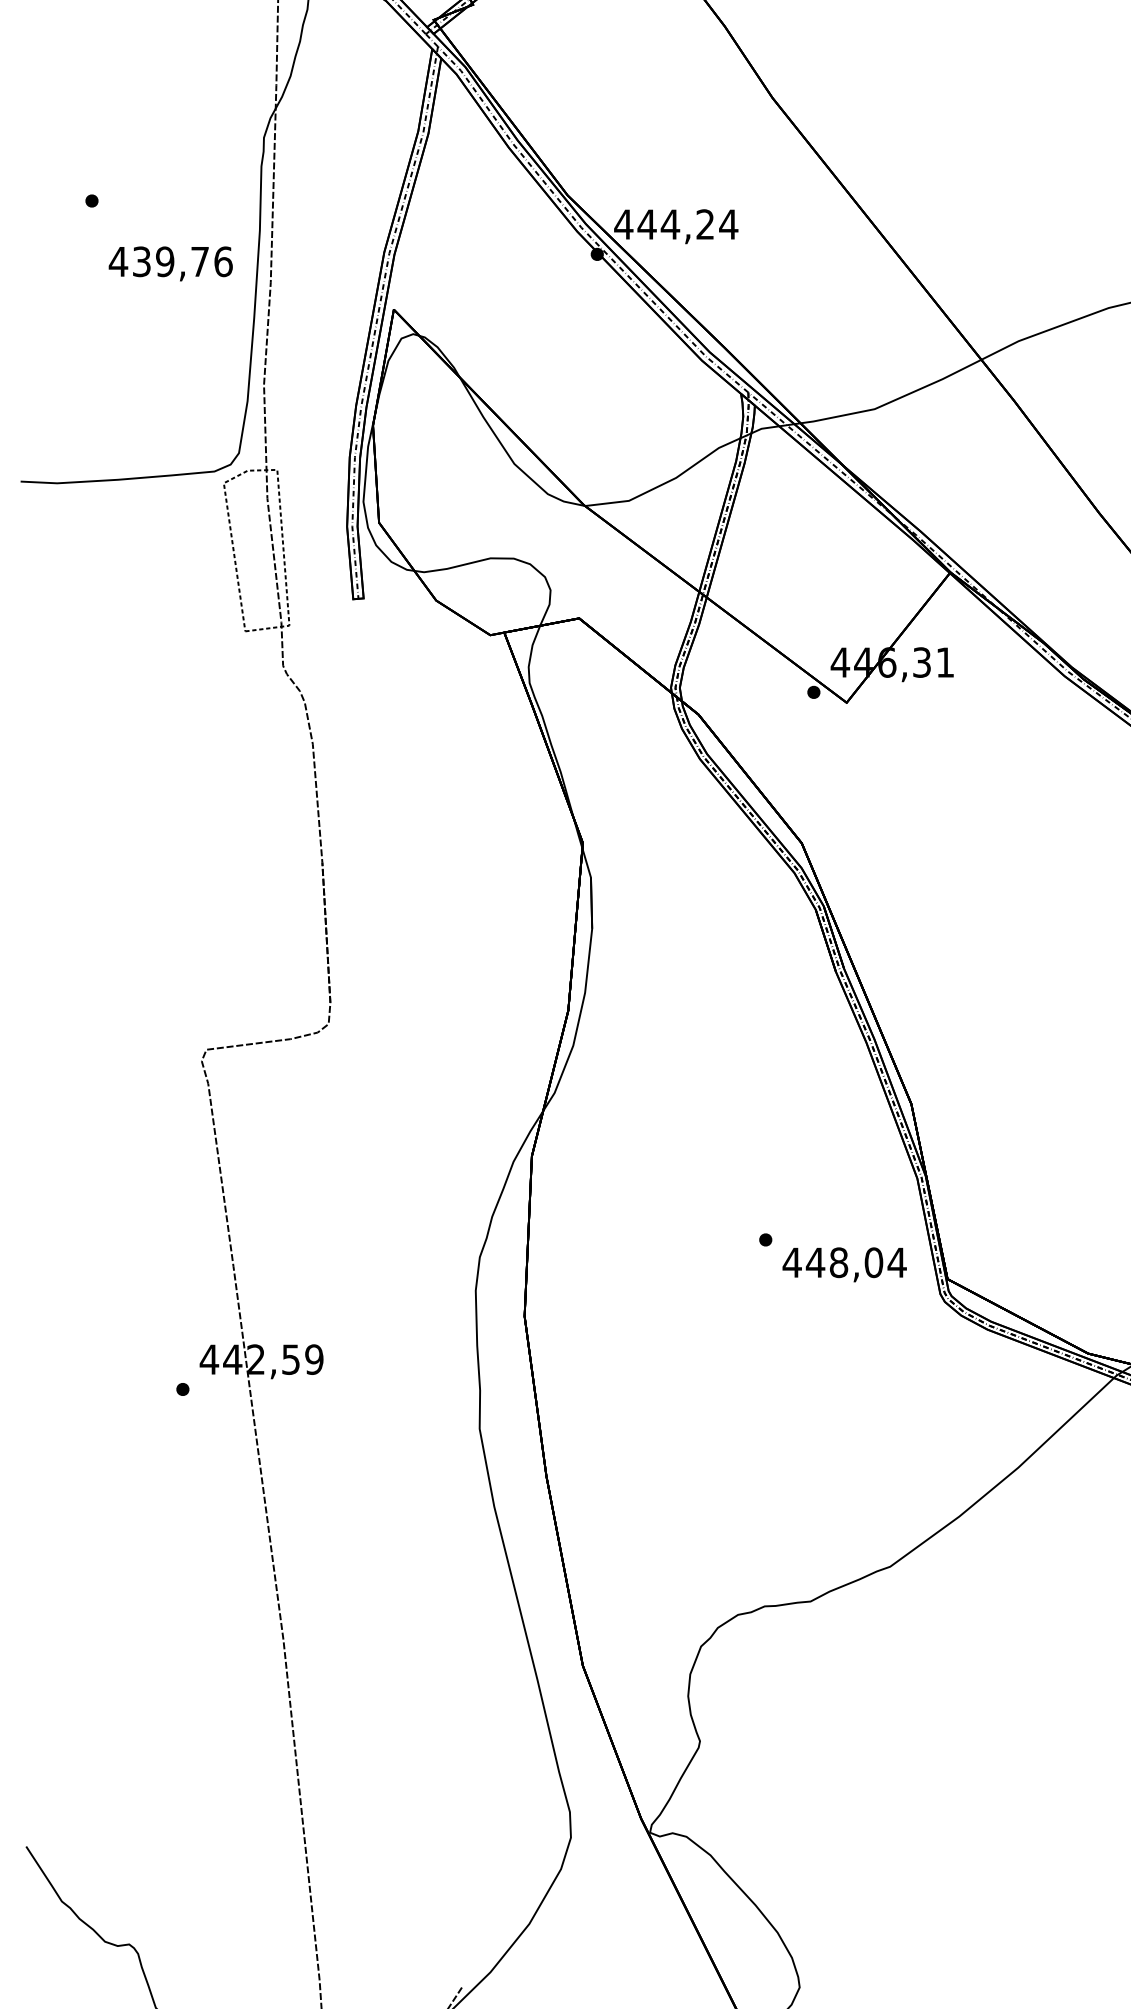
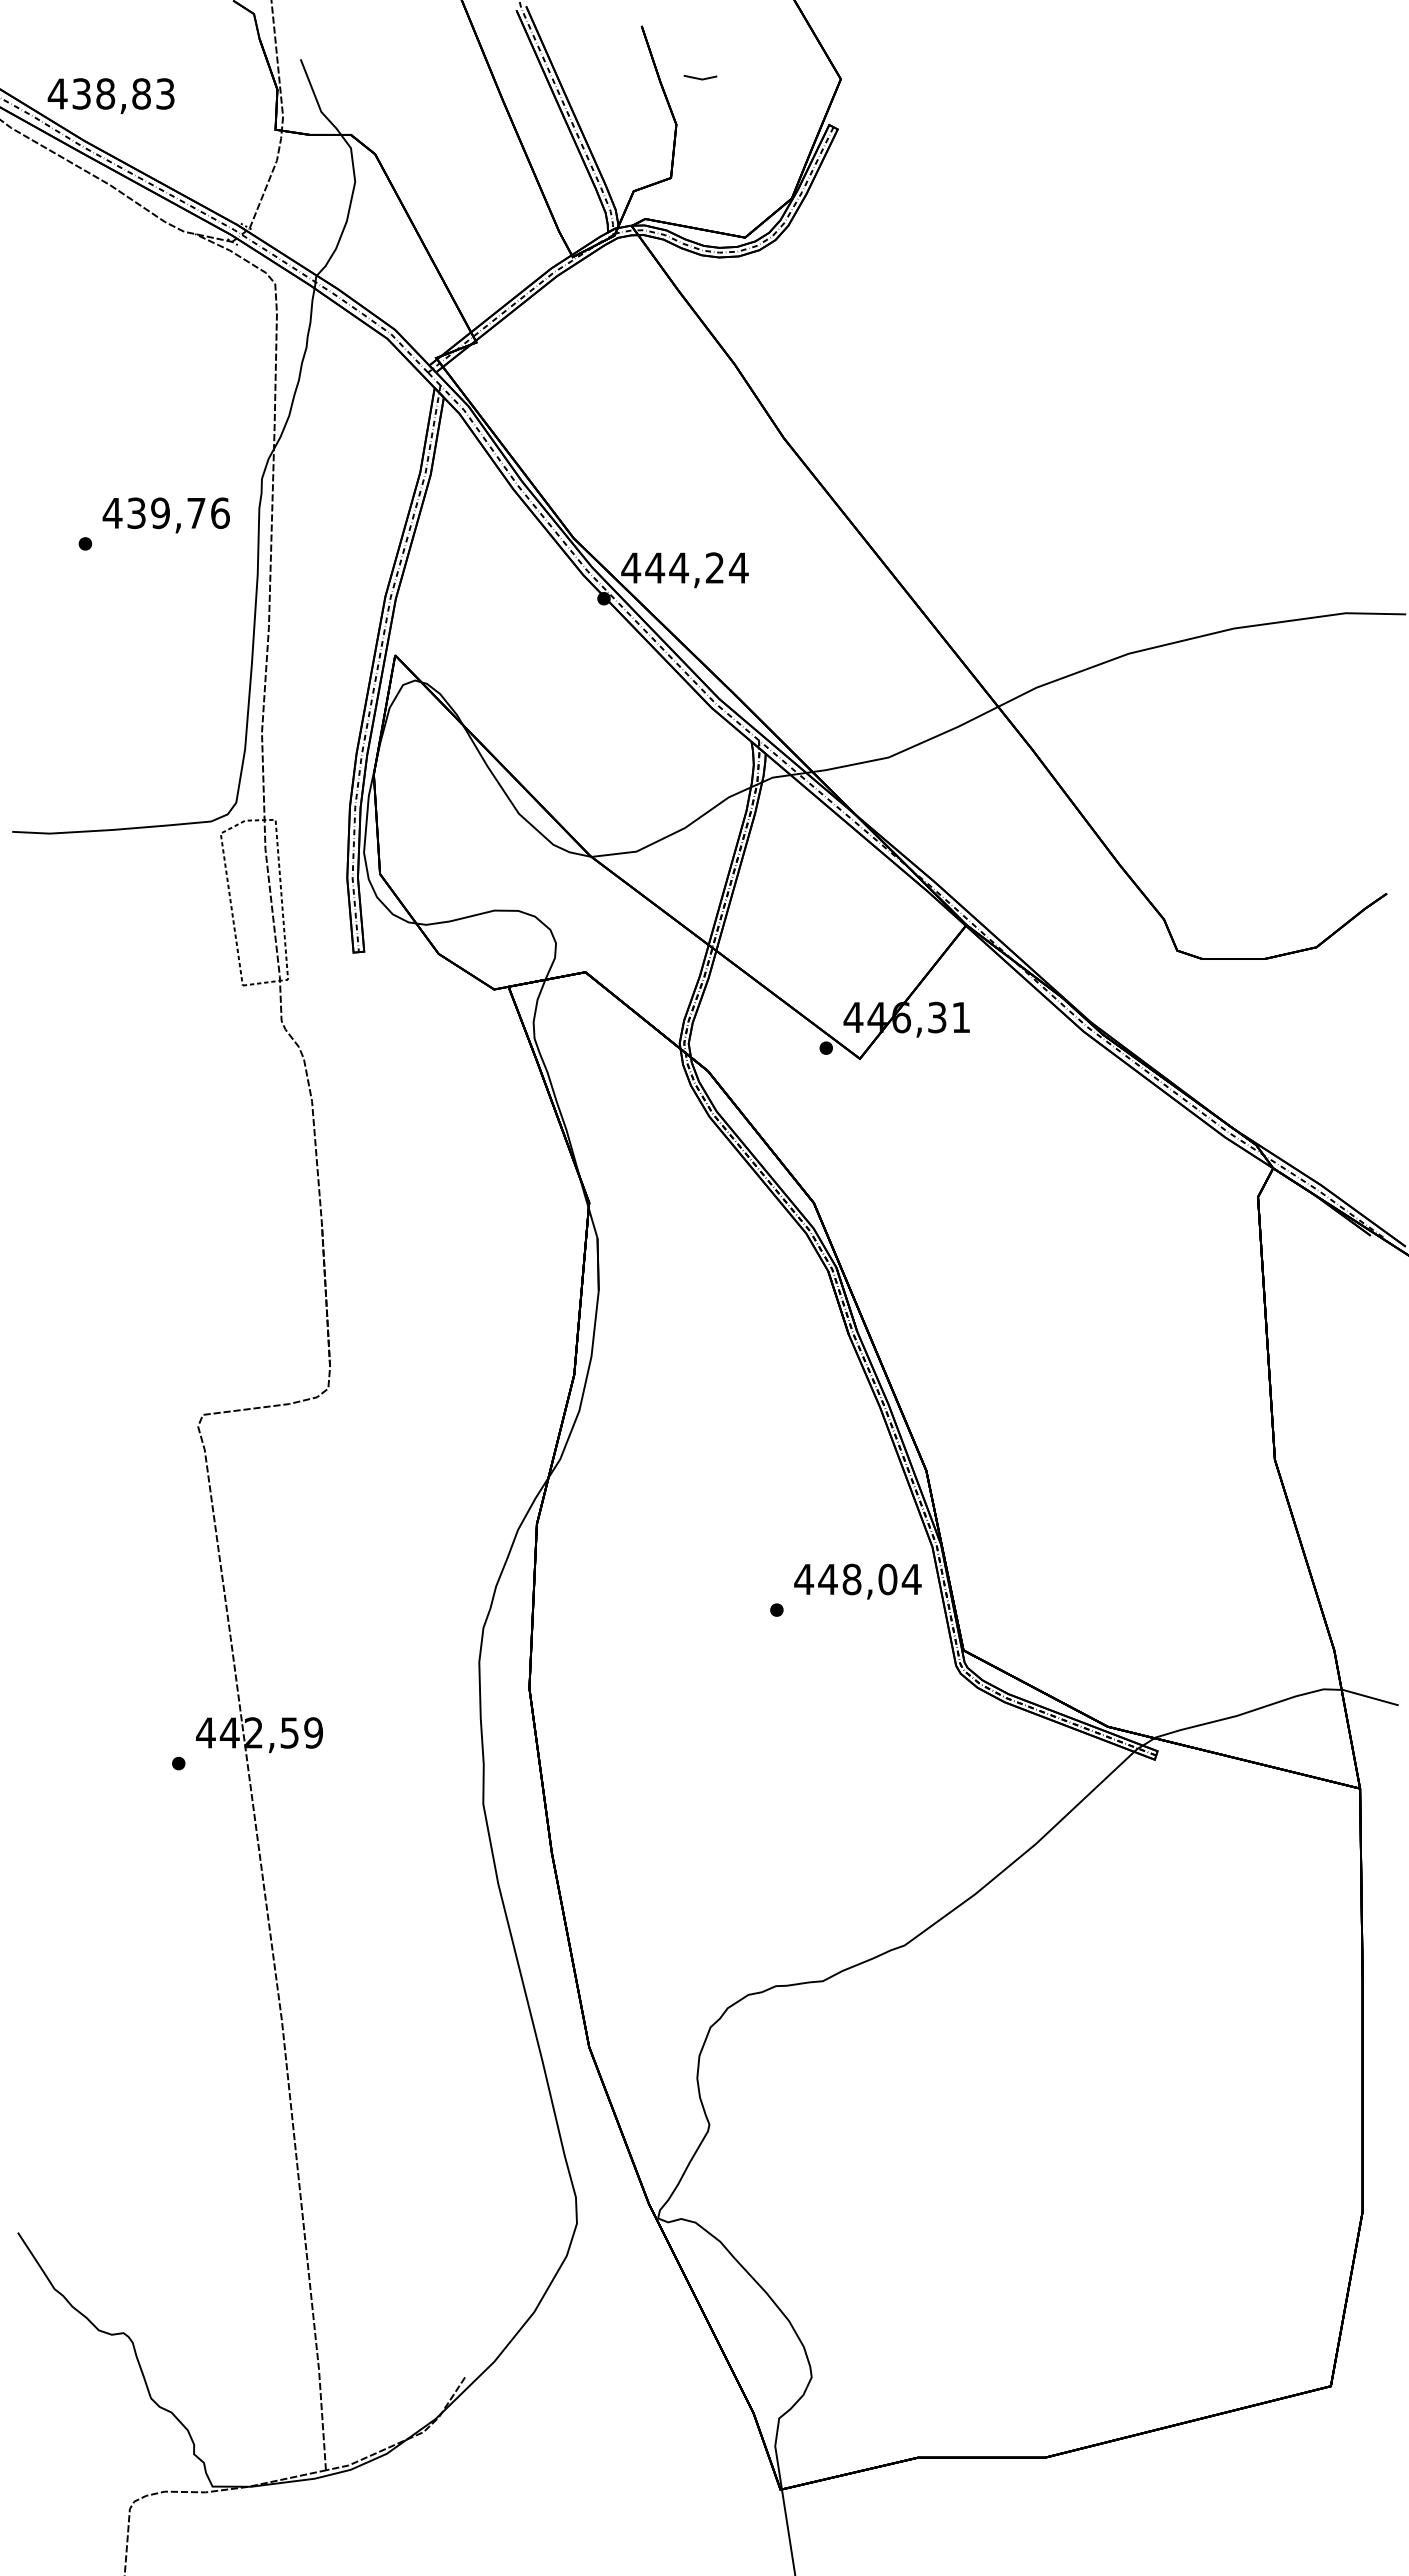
text: (170, 263) -> (165, 515), moved
text: (844, 1264) -> (857, 1581), moved

